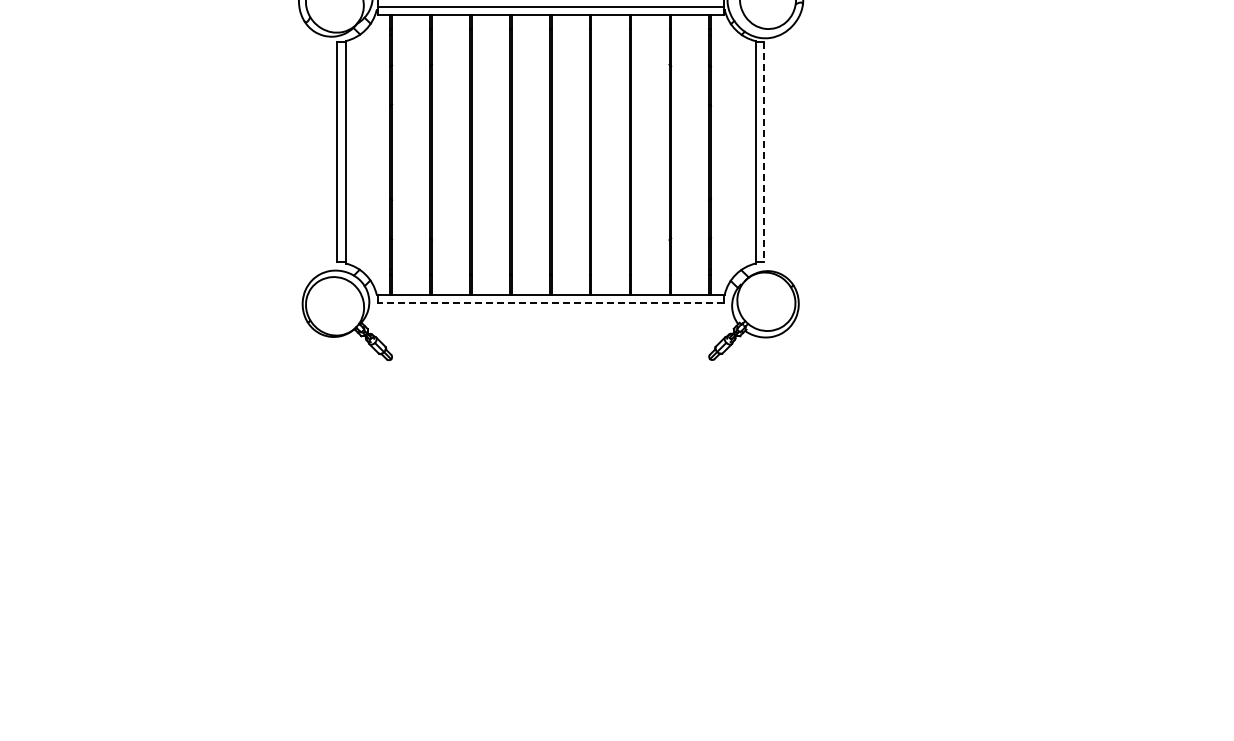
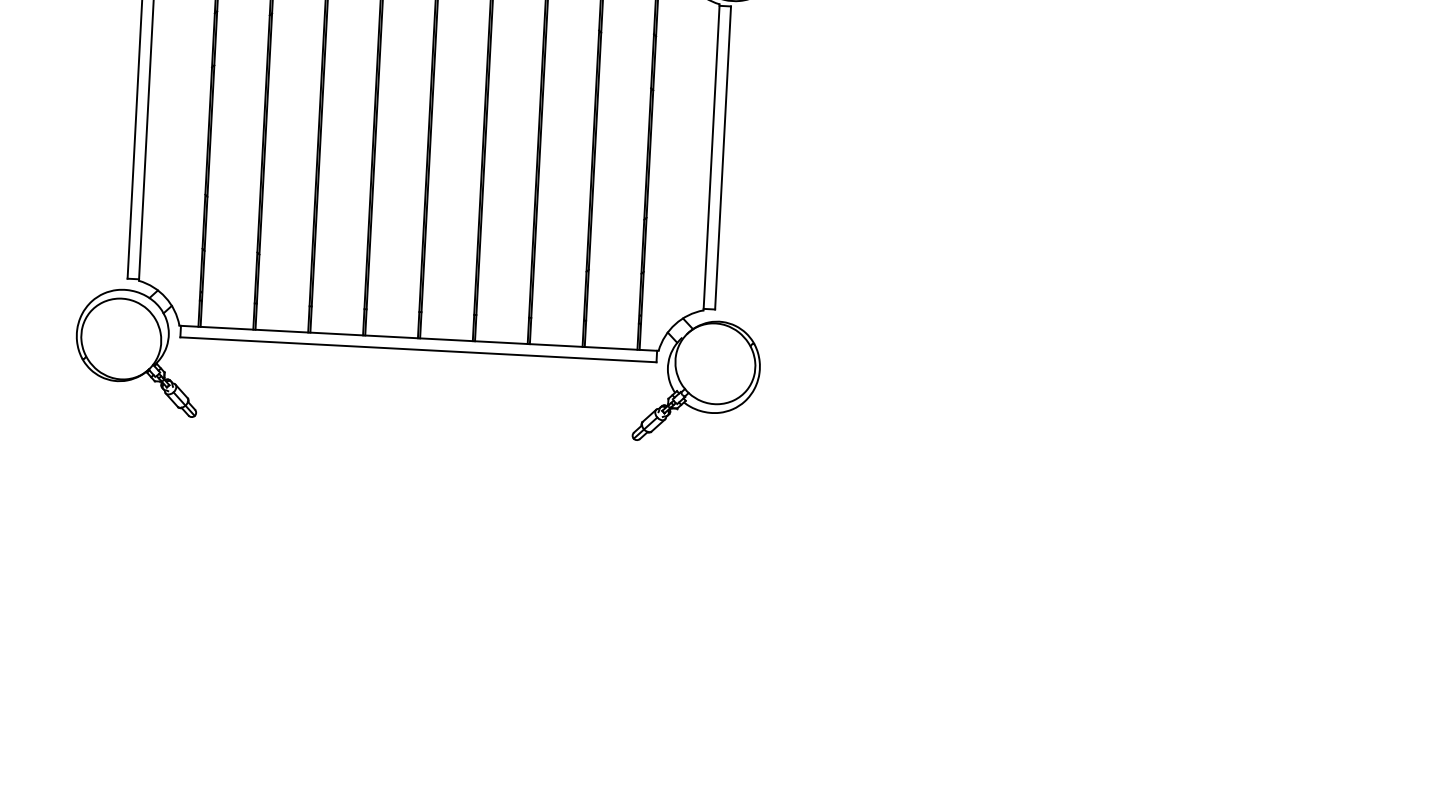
line: (764, 152) -> (723, 158), dashed -> solid
line: (550, 302) -> (418, 349), dashed -> solid

